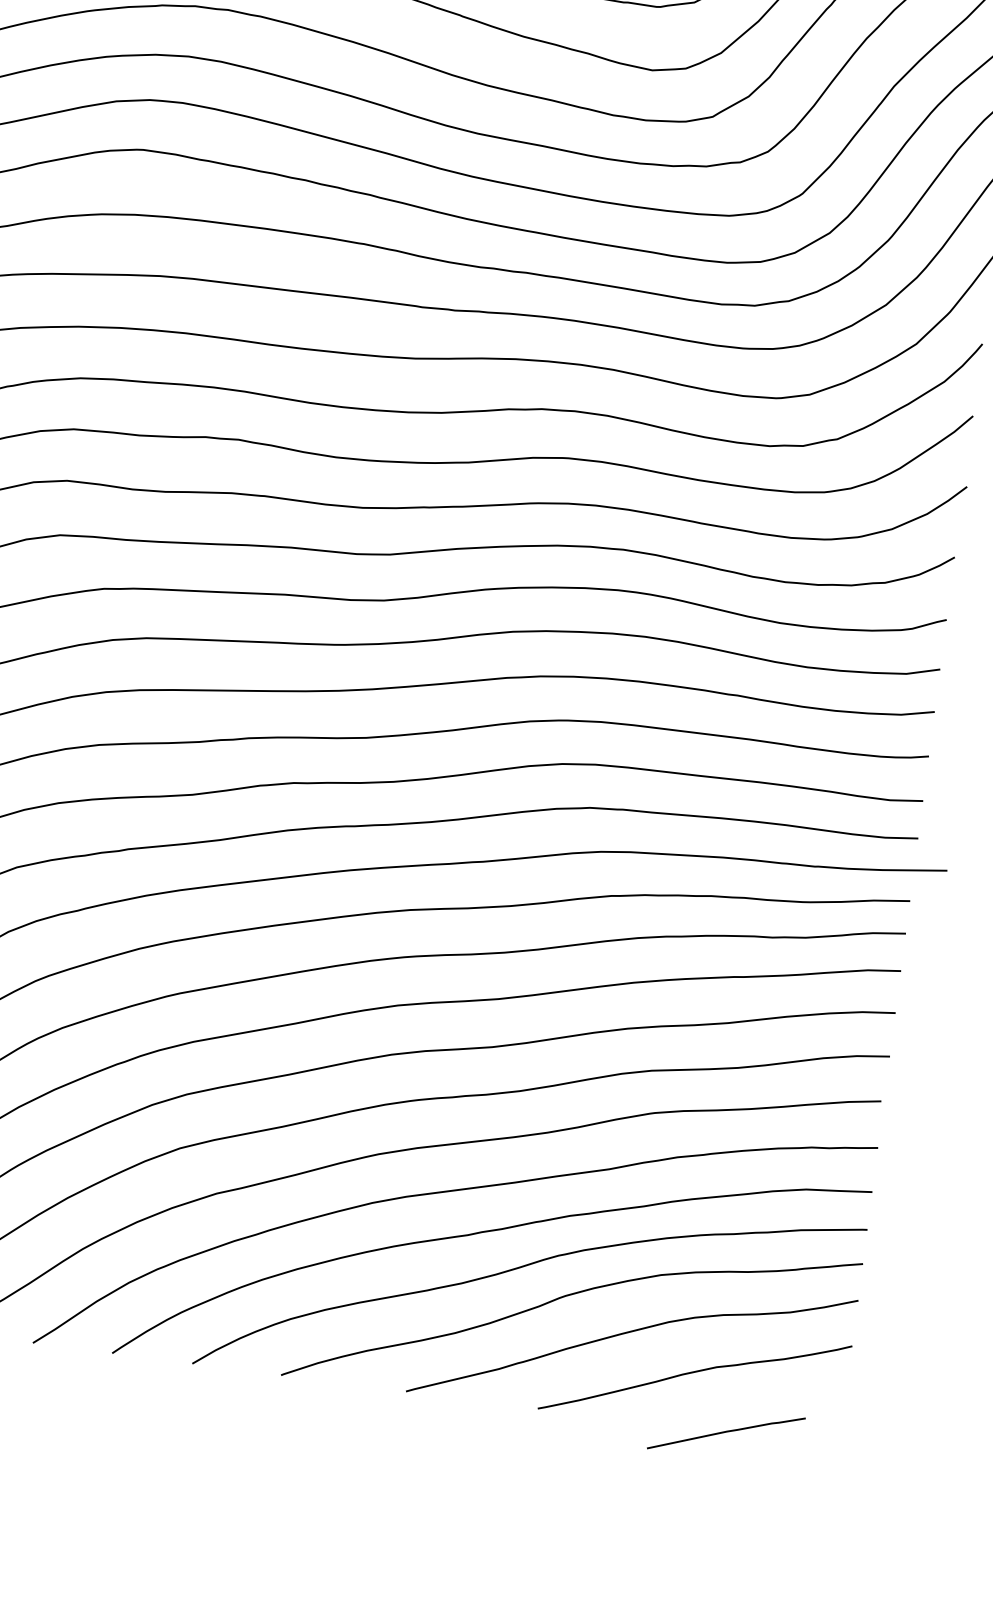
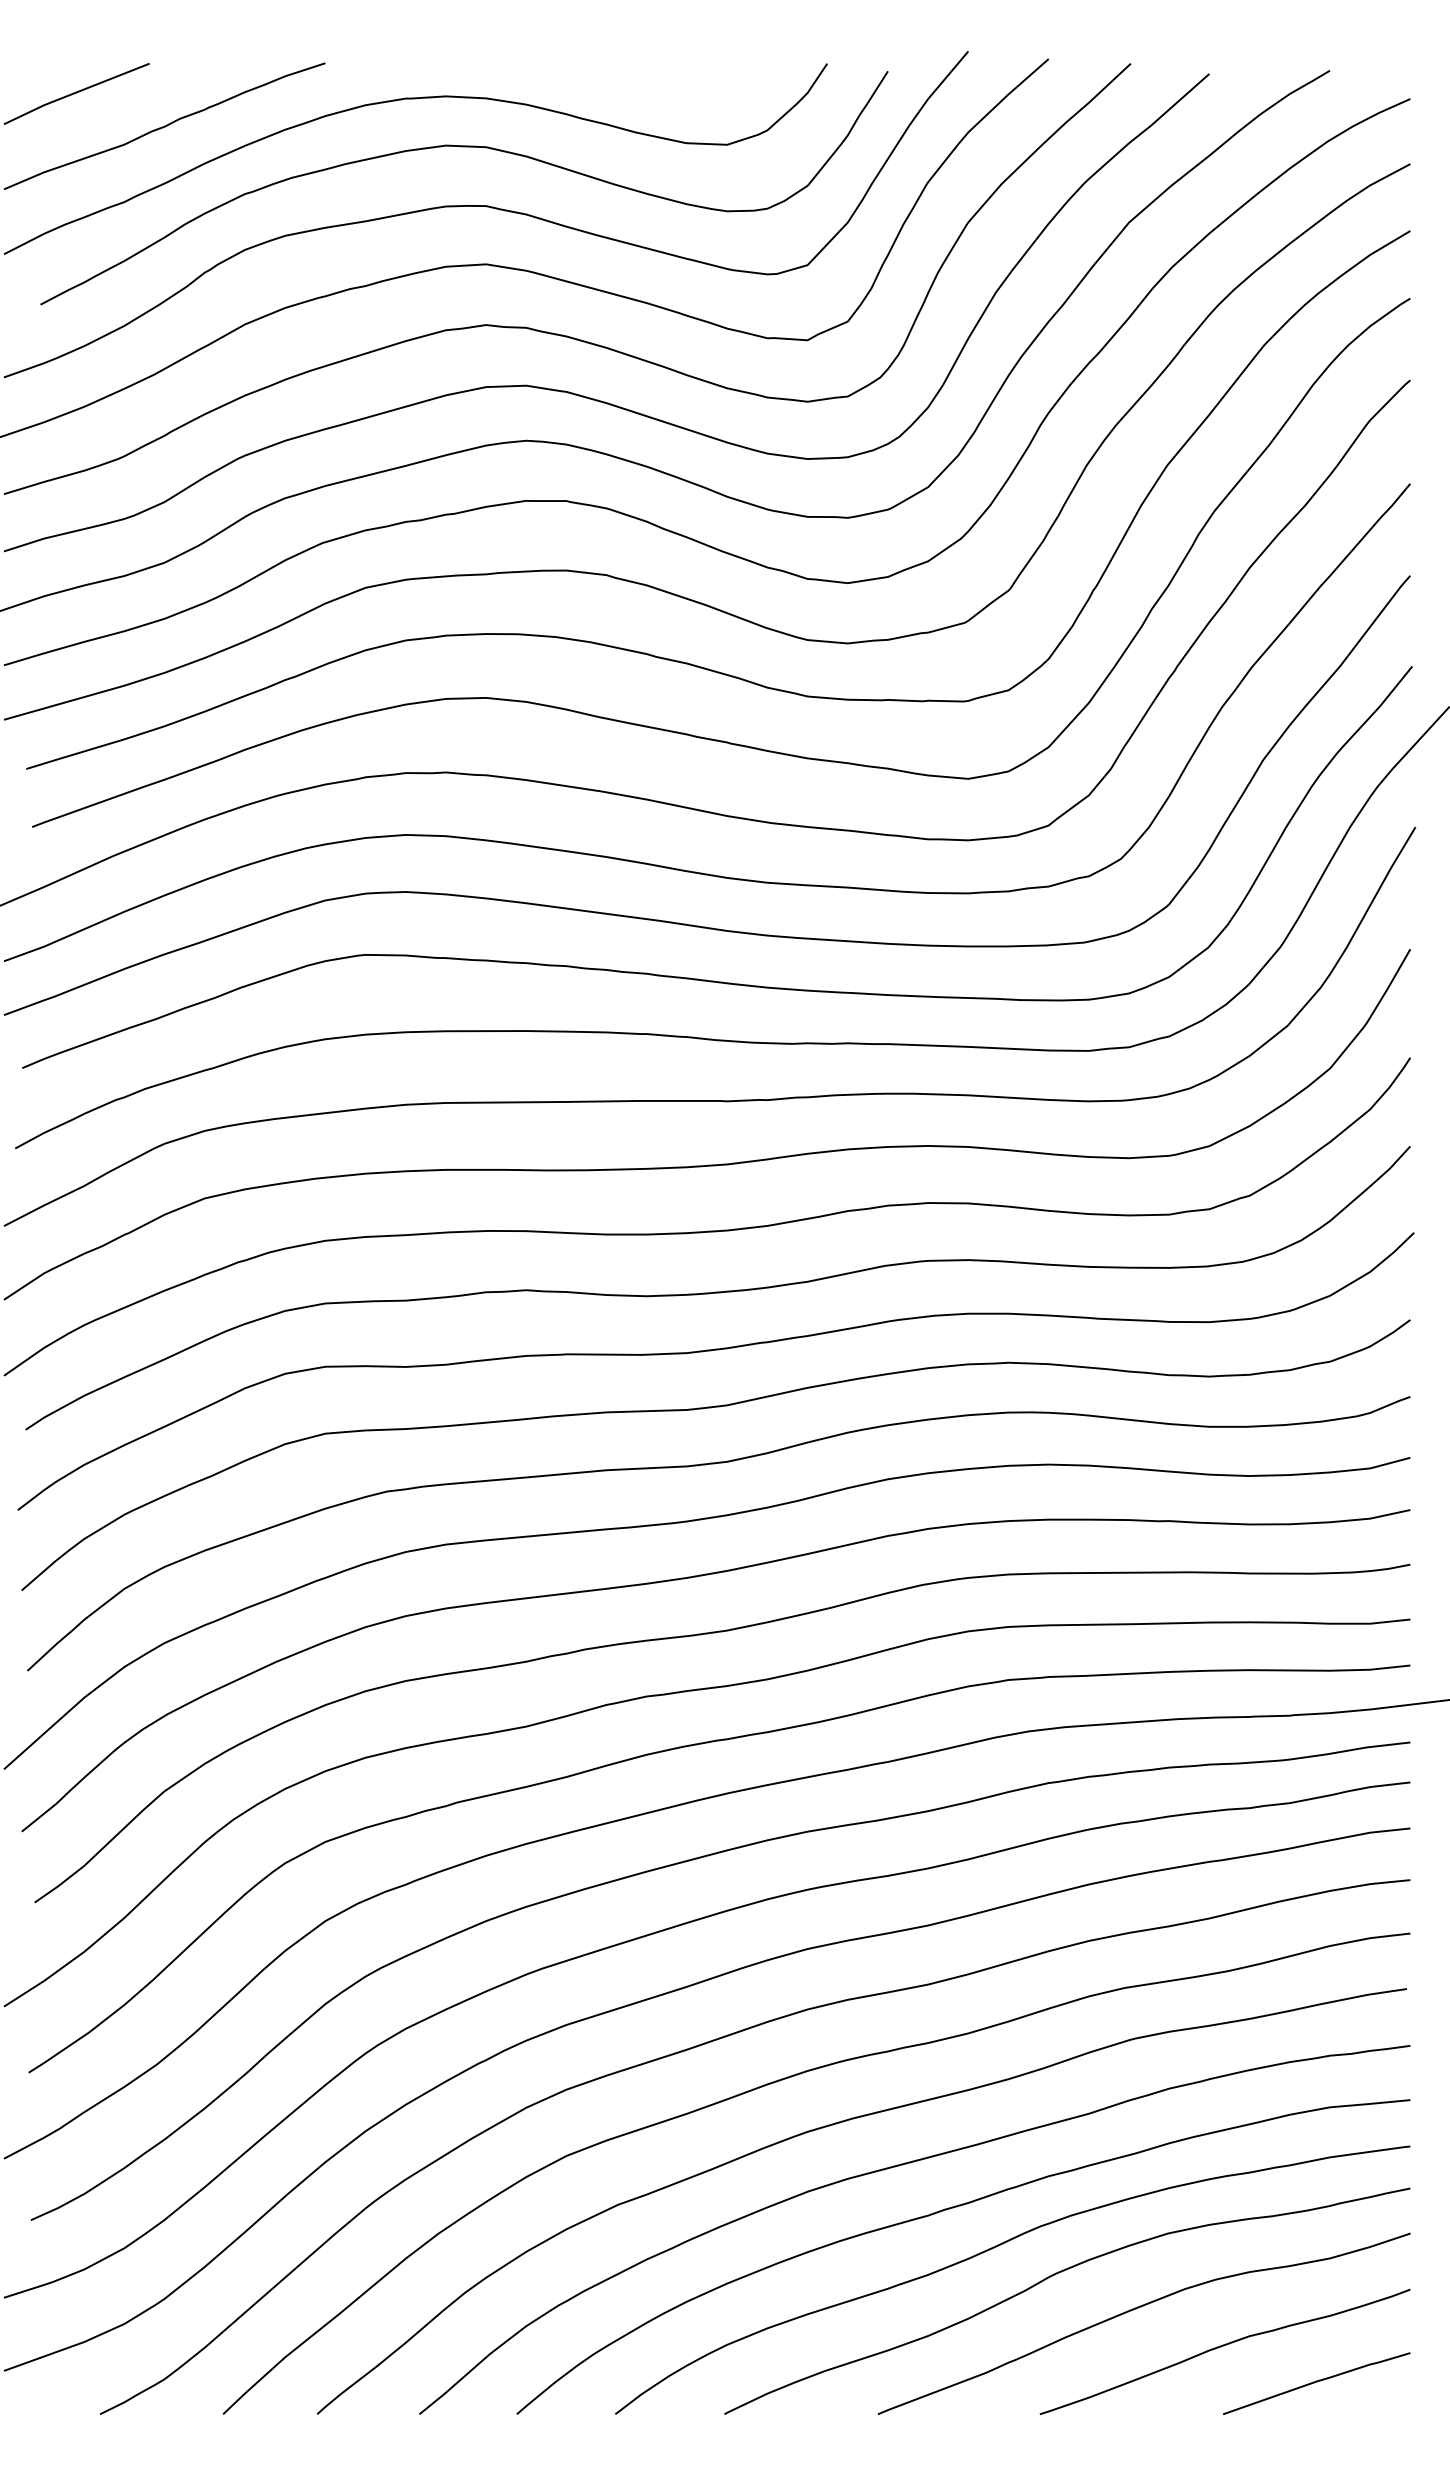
curve: (726, 1432) -> (1316, 2382), moved

